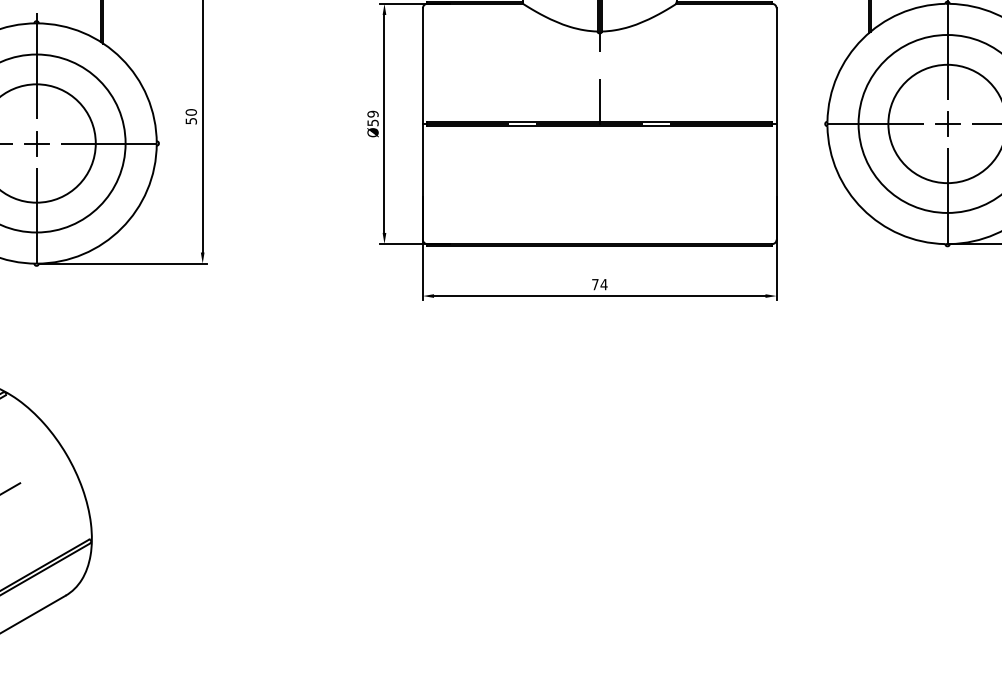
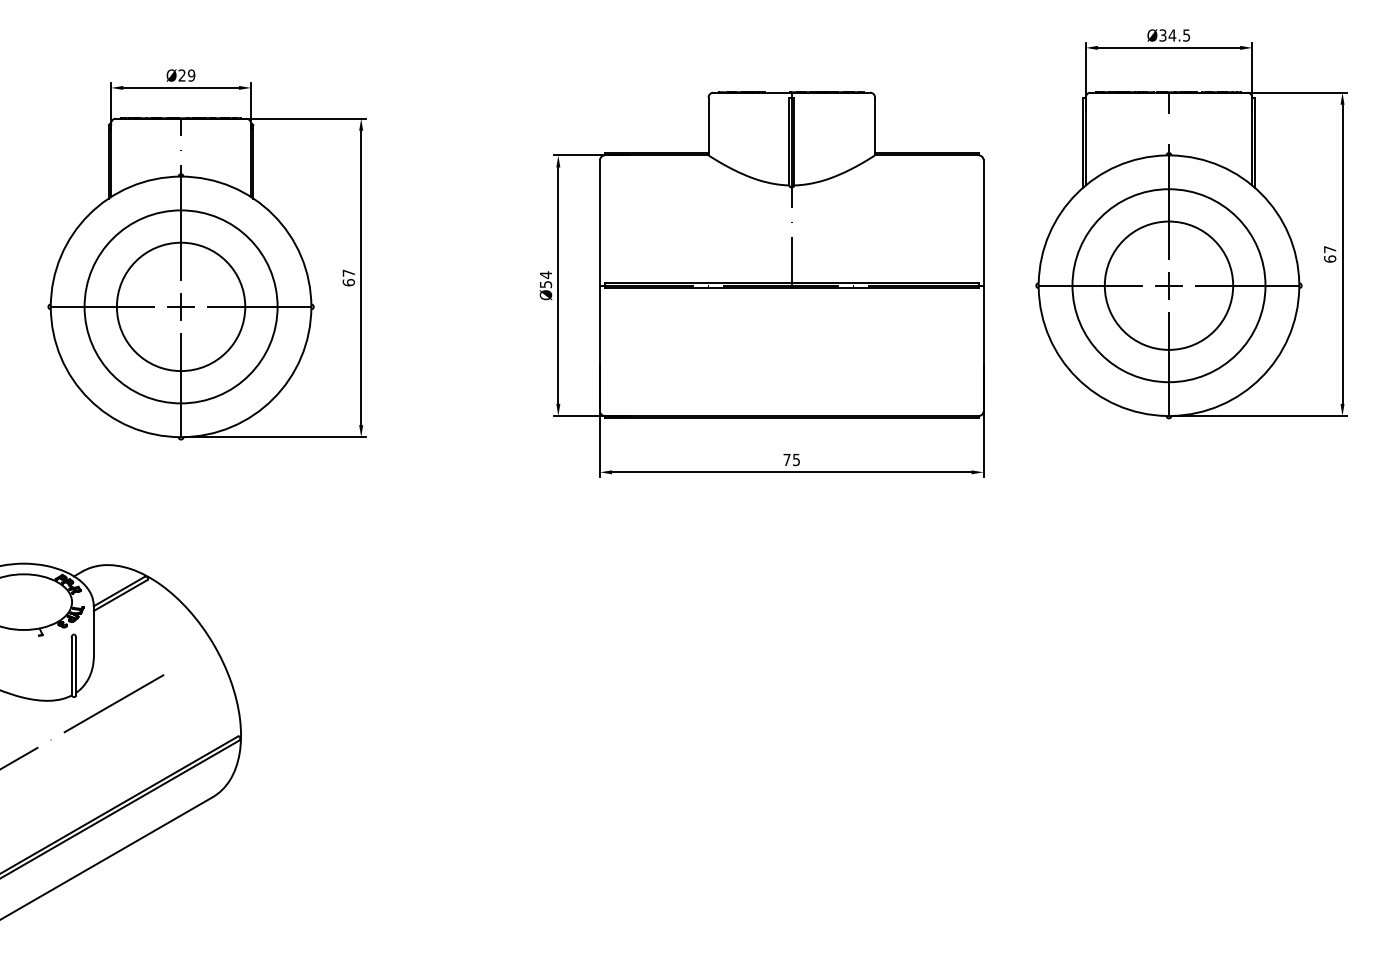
text: (372, 114) -> (545, 275), Ø59 -> Ø54
text: (190, 116) -> (348, 277), 50 -> 67
text: (604, 285) -> (796, 460), 74 -> 75

